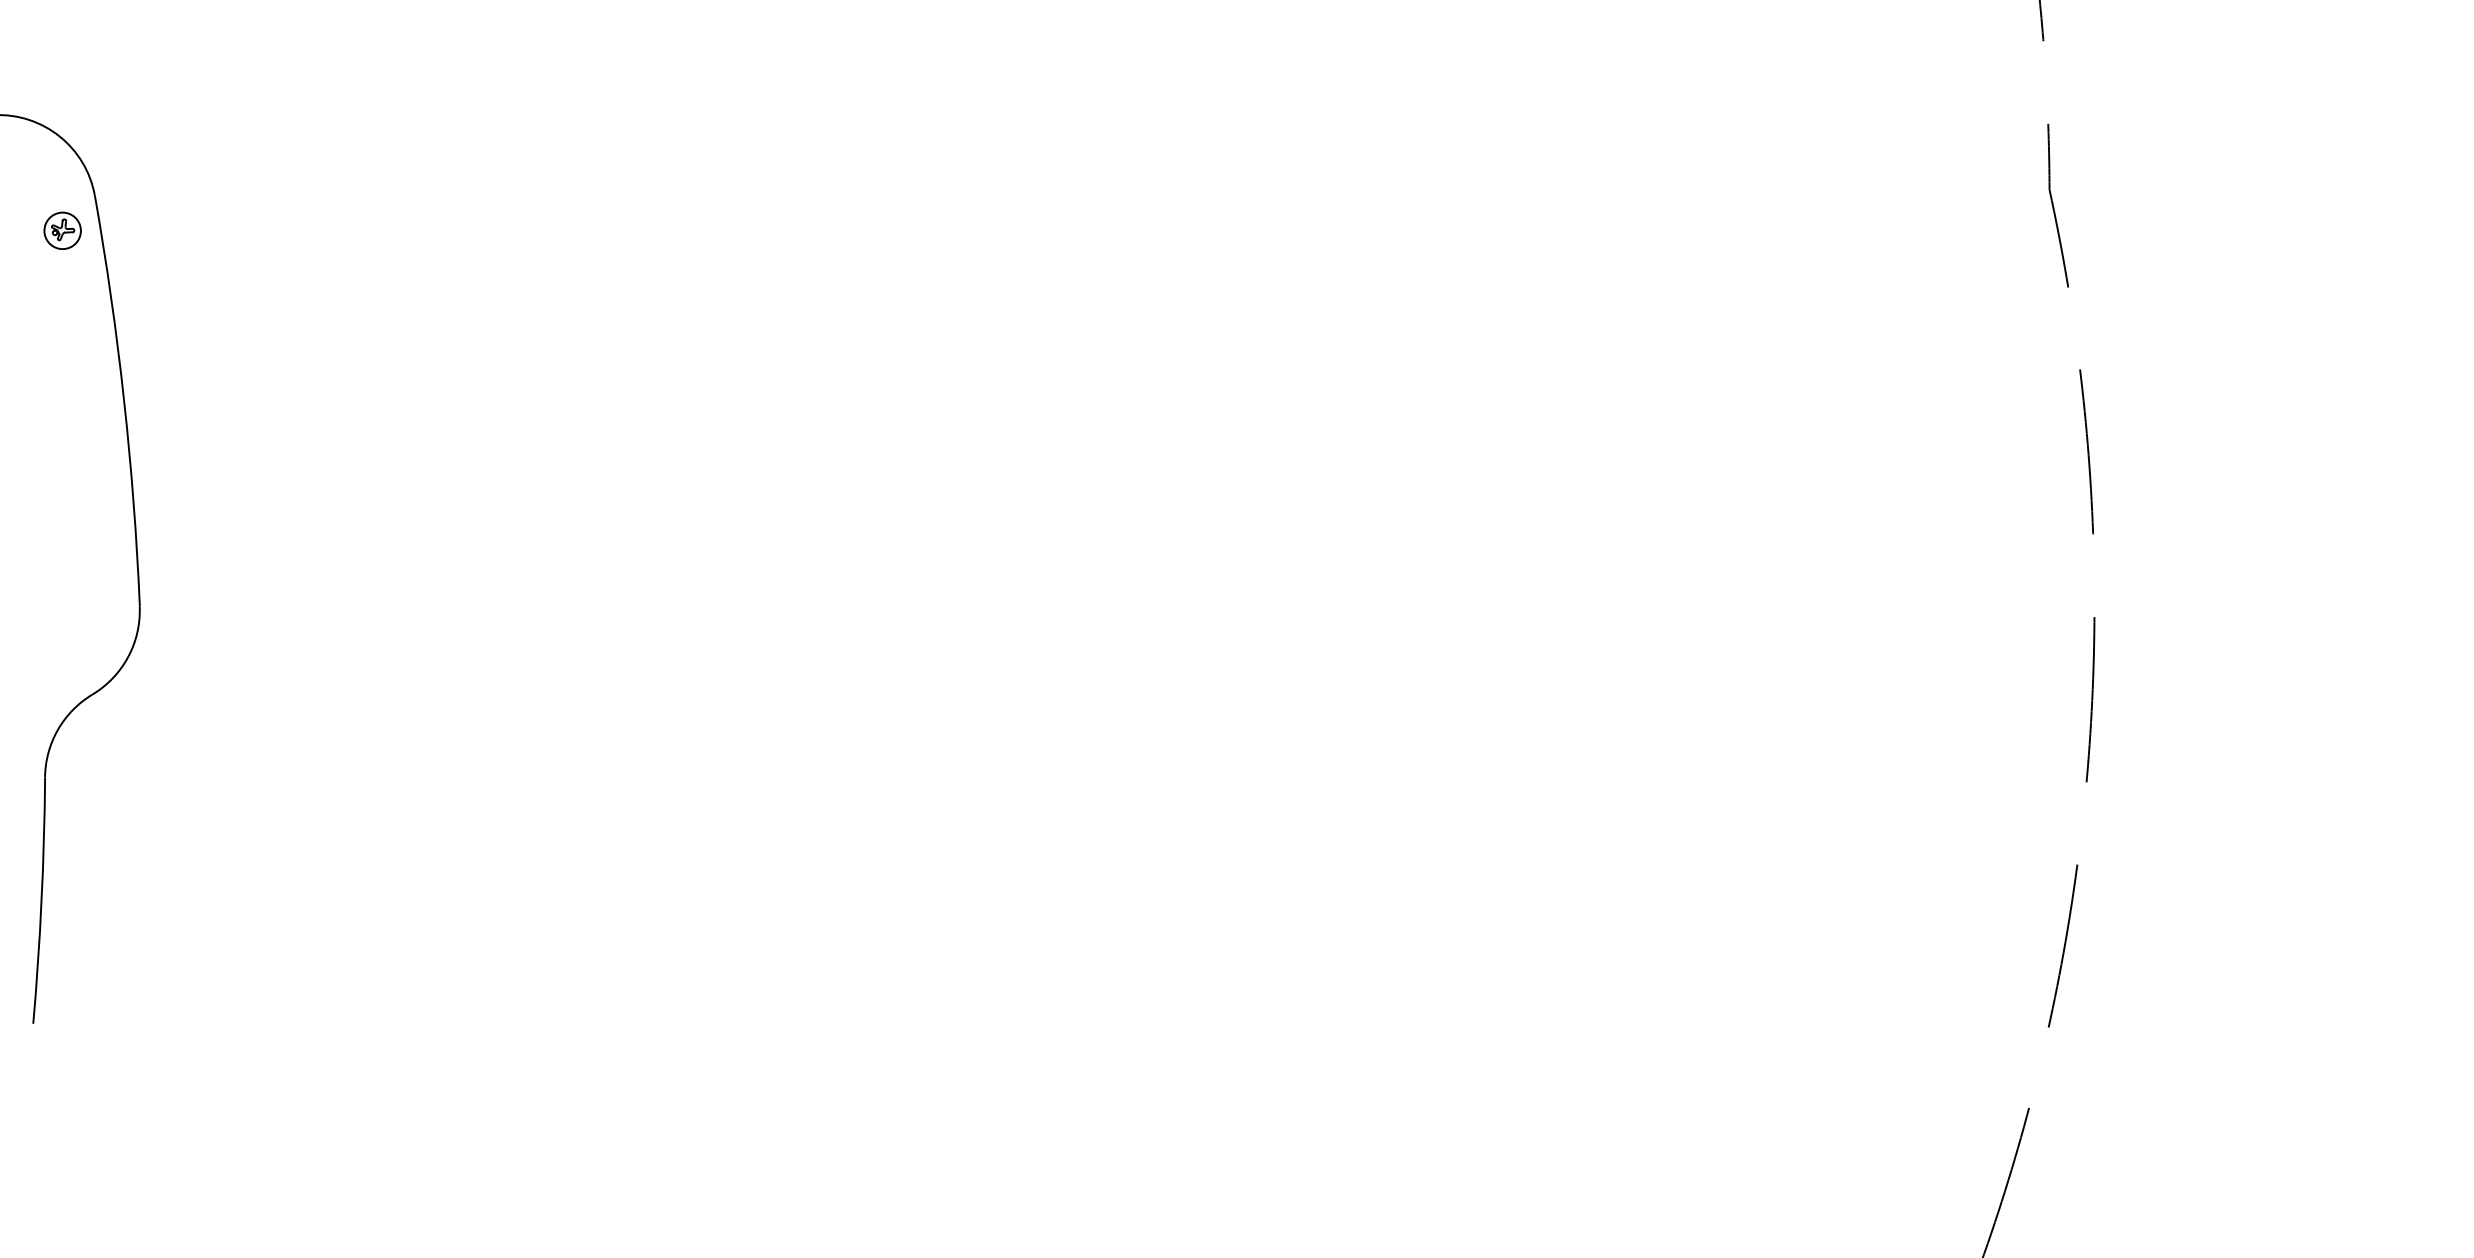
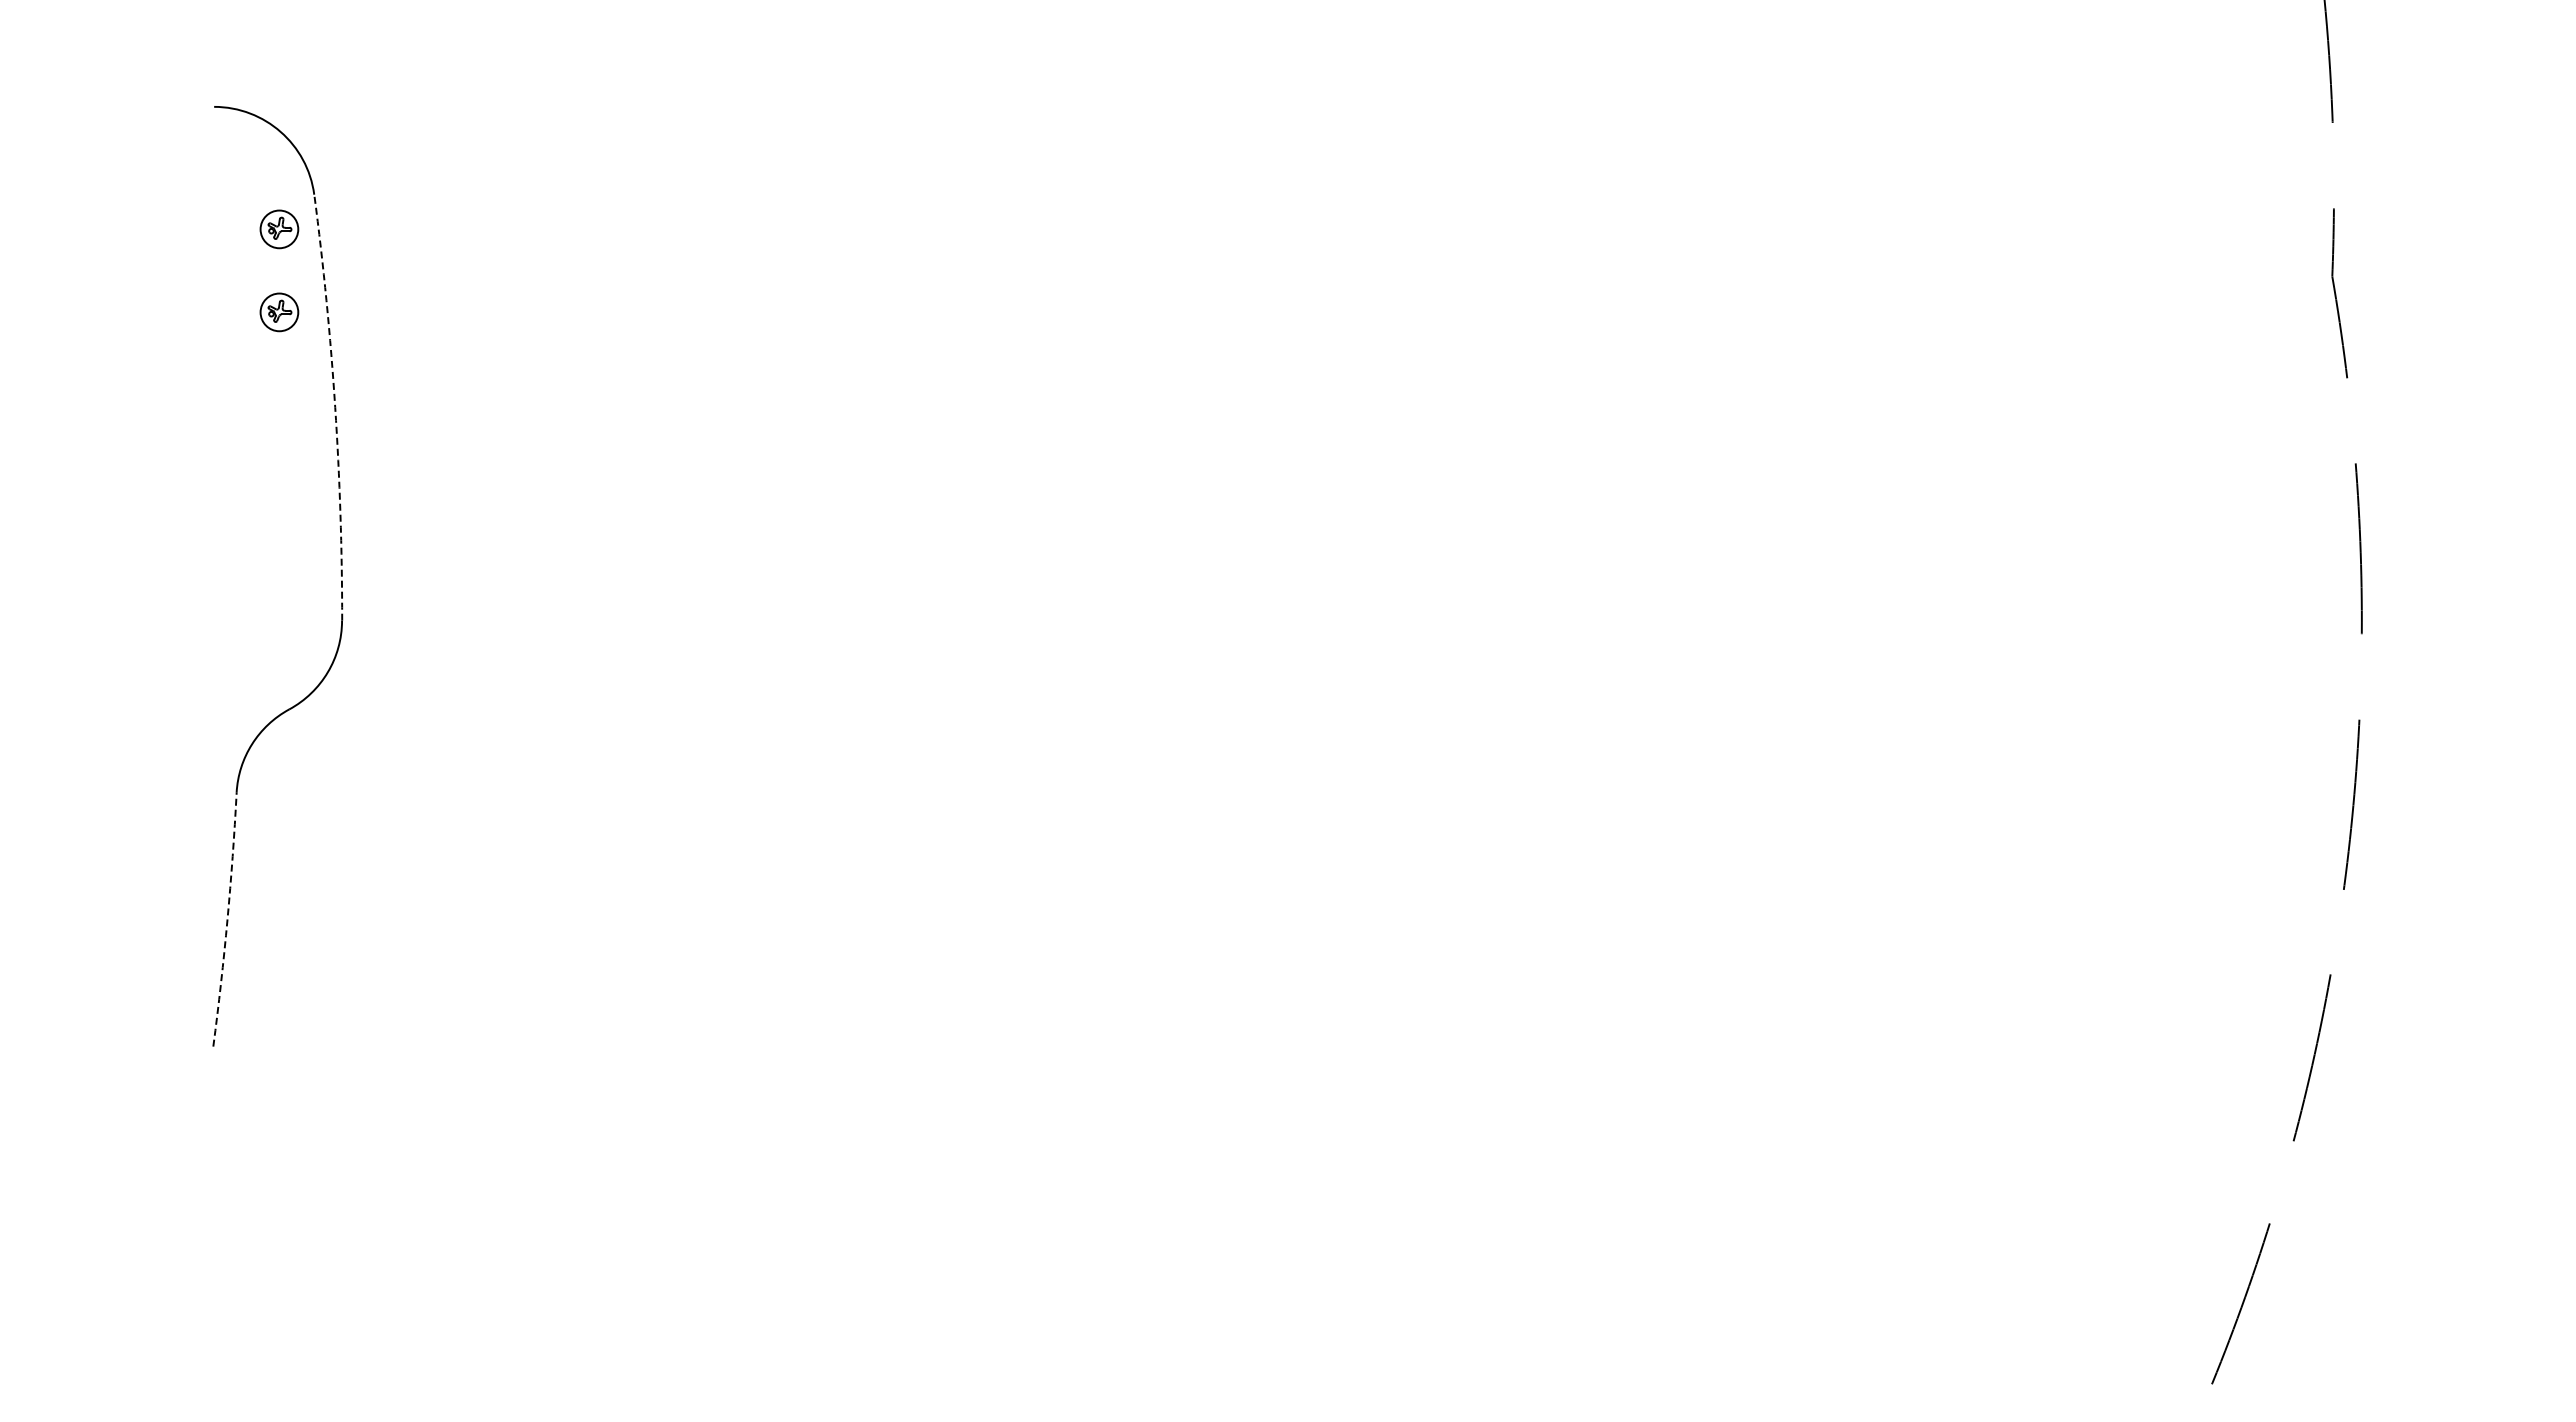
part: (66, 311) -> (279, 312), added
arc: (124, 400) -> (335, 407), solid -> dashed
arc: (41, 901) -> (227, 920), solid -> dashed

